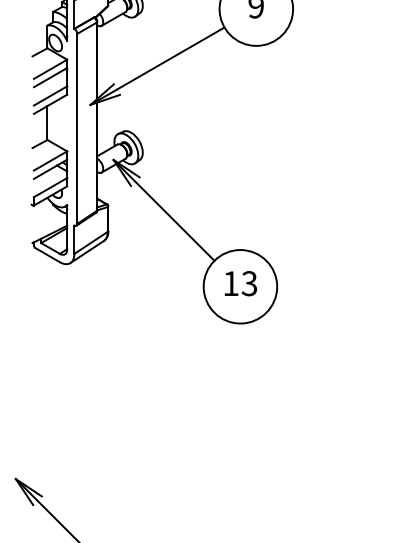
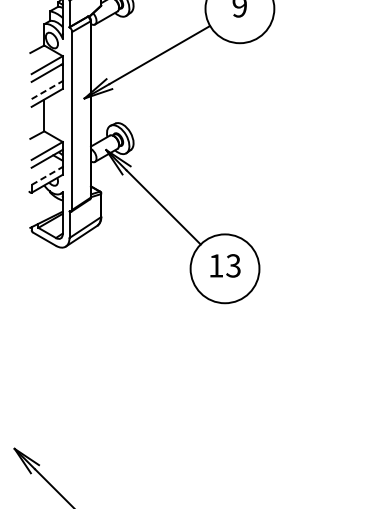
line: (51, 95) -> (48, 89), solid -> dashed
line: (51, 187) -> (48, 175), solid -> dashed

